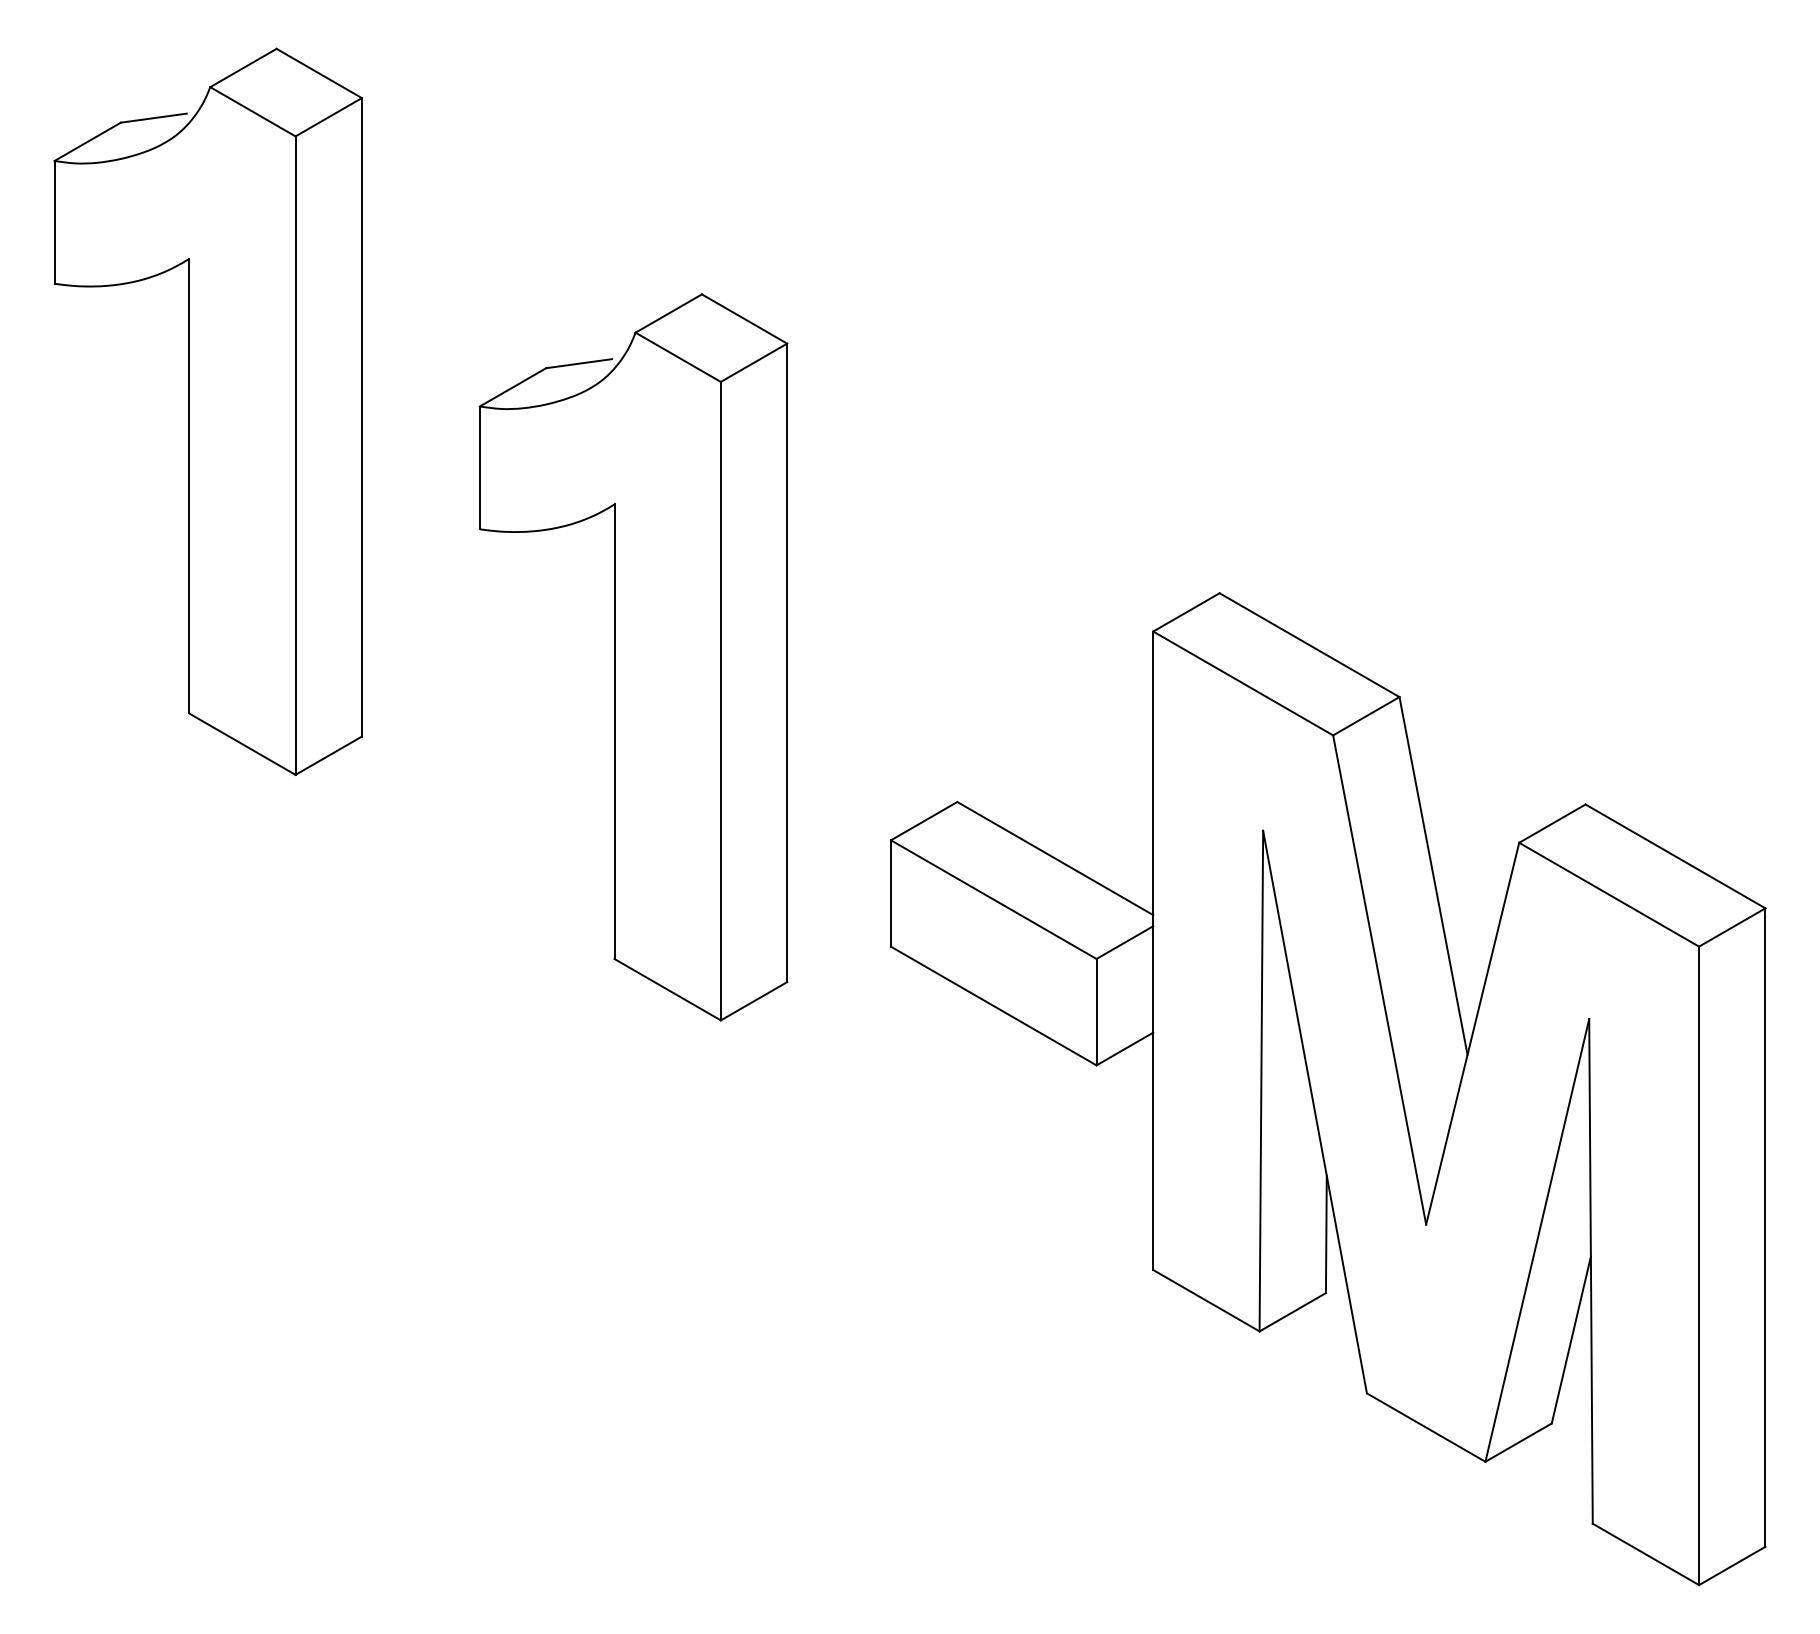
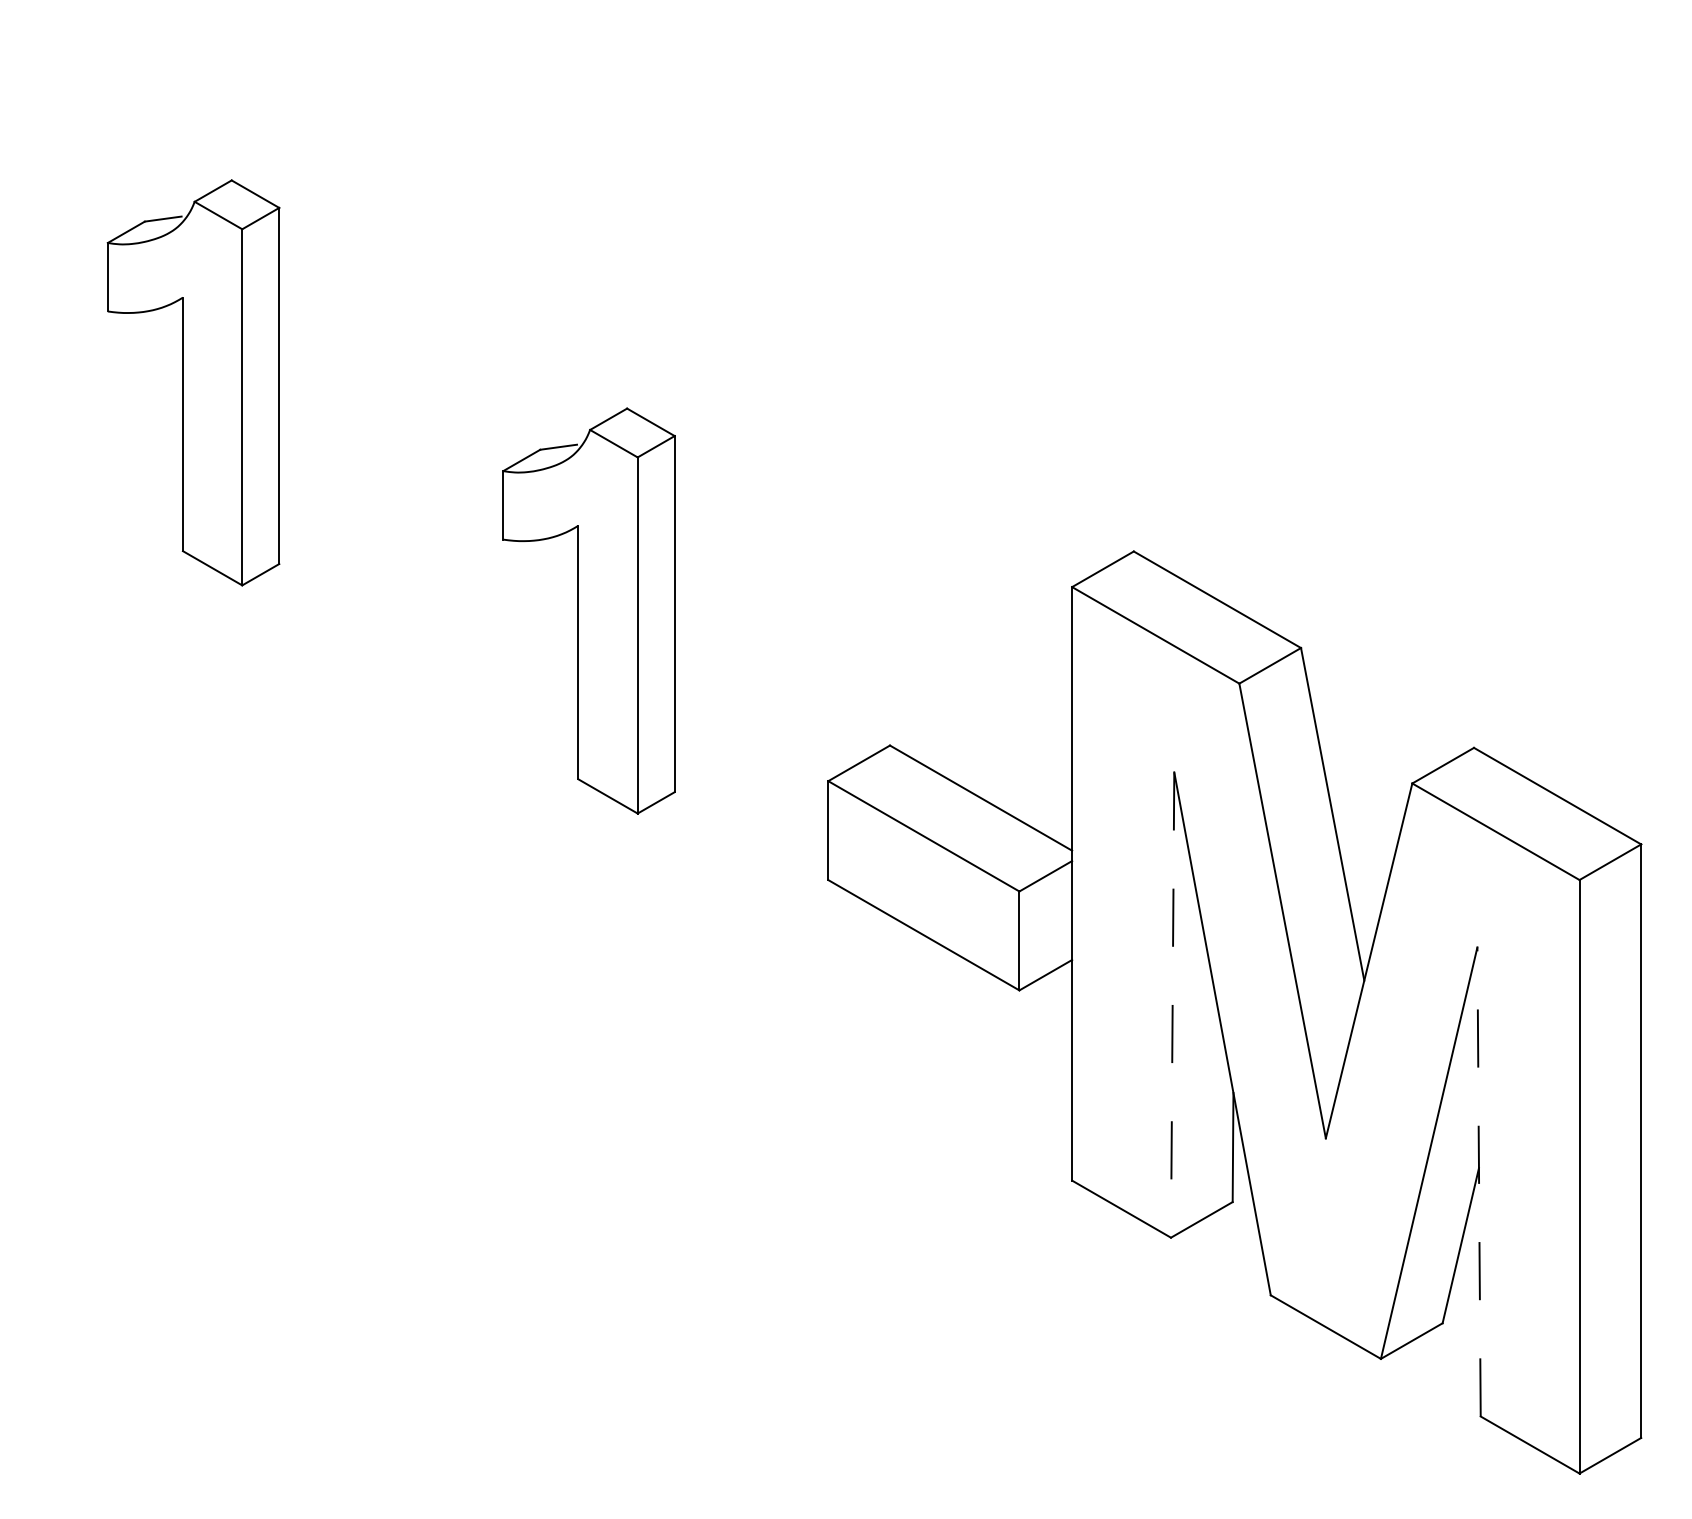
part: (208, 411) -> (193, 382), size x0.6
part: (633, 656) -> (588, 610), size x0.6
line: (1261, 1081) -> (1172, 1005), solid -> dashed
line: (1591, 1270) -> (1479, 1181), solid -> dashed

